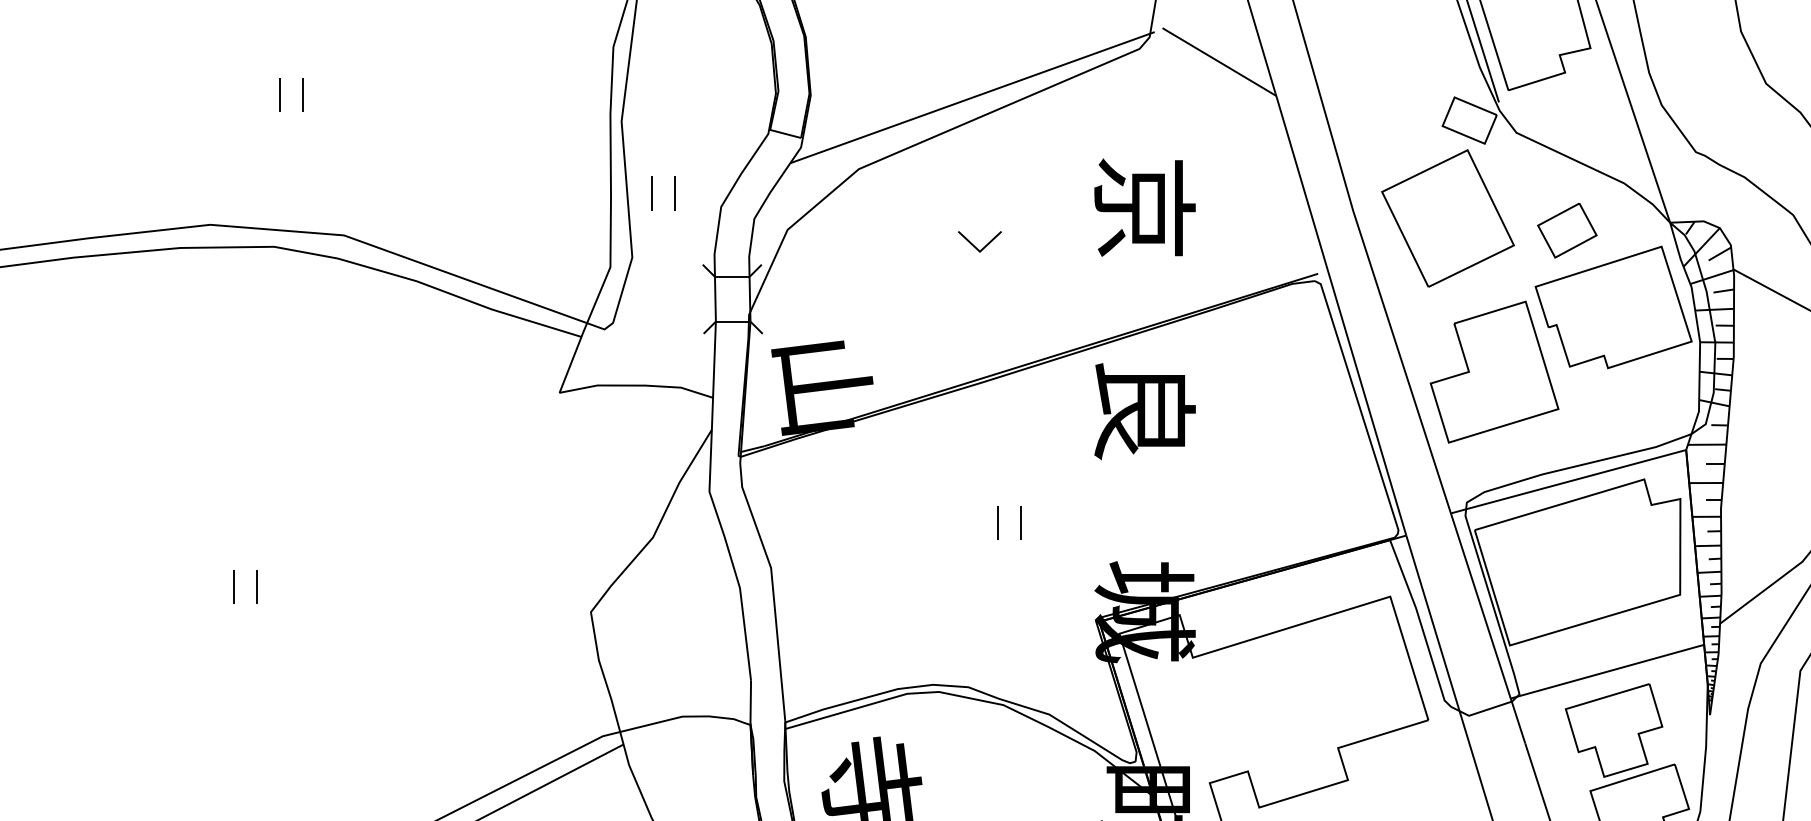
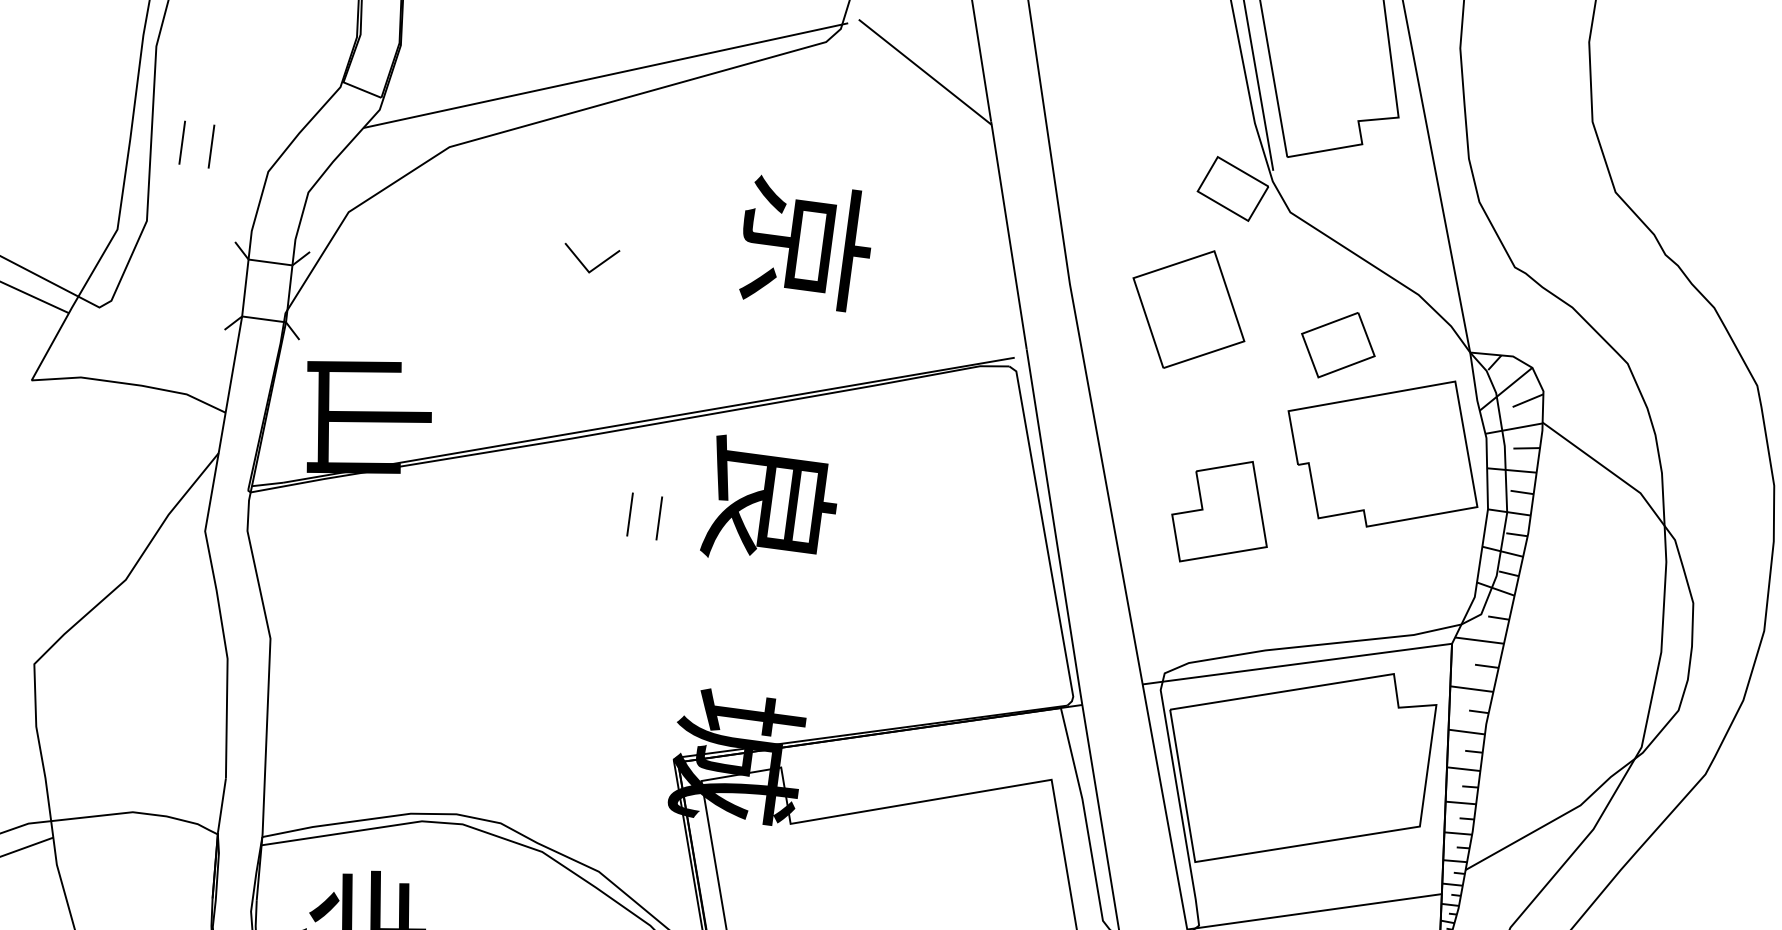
part: (1447, 218) -> (1188, 309), size x0.7
part: (1494, 371) -> (1222, 511), size x0.6
part: (998, 522) -> (631, 514), moved

